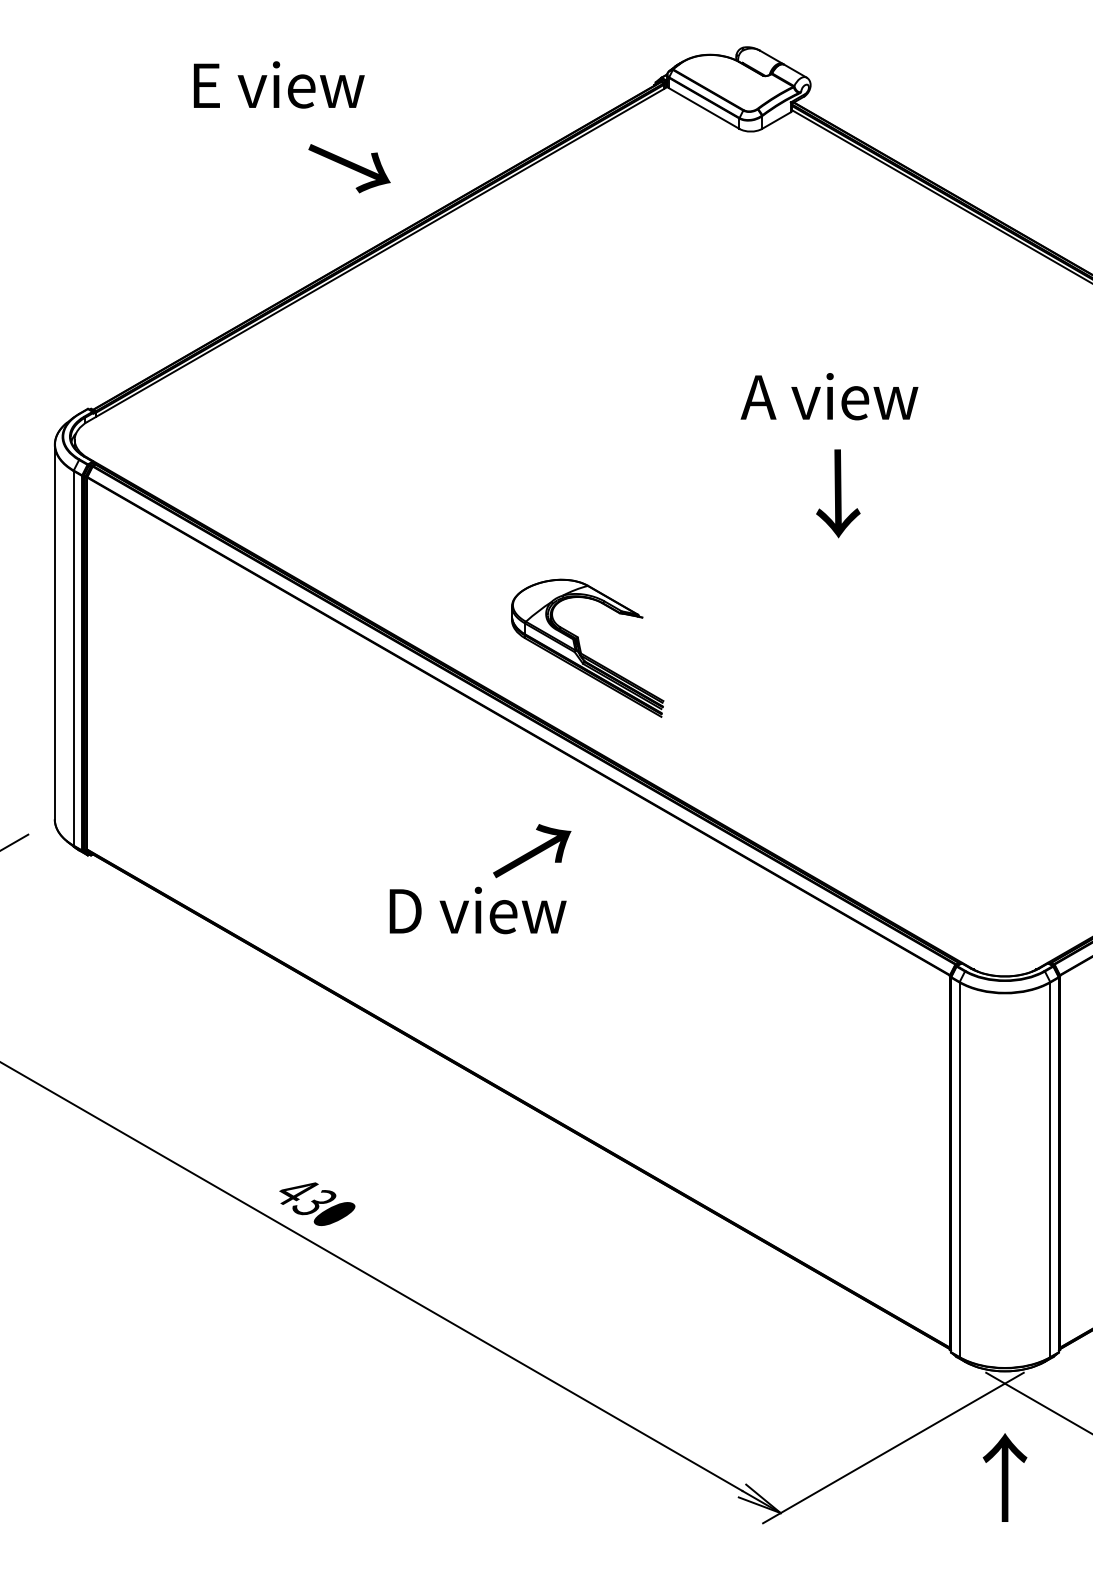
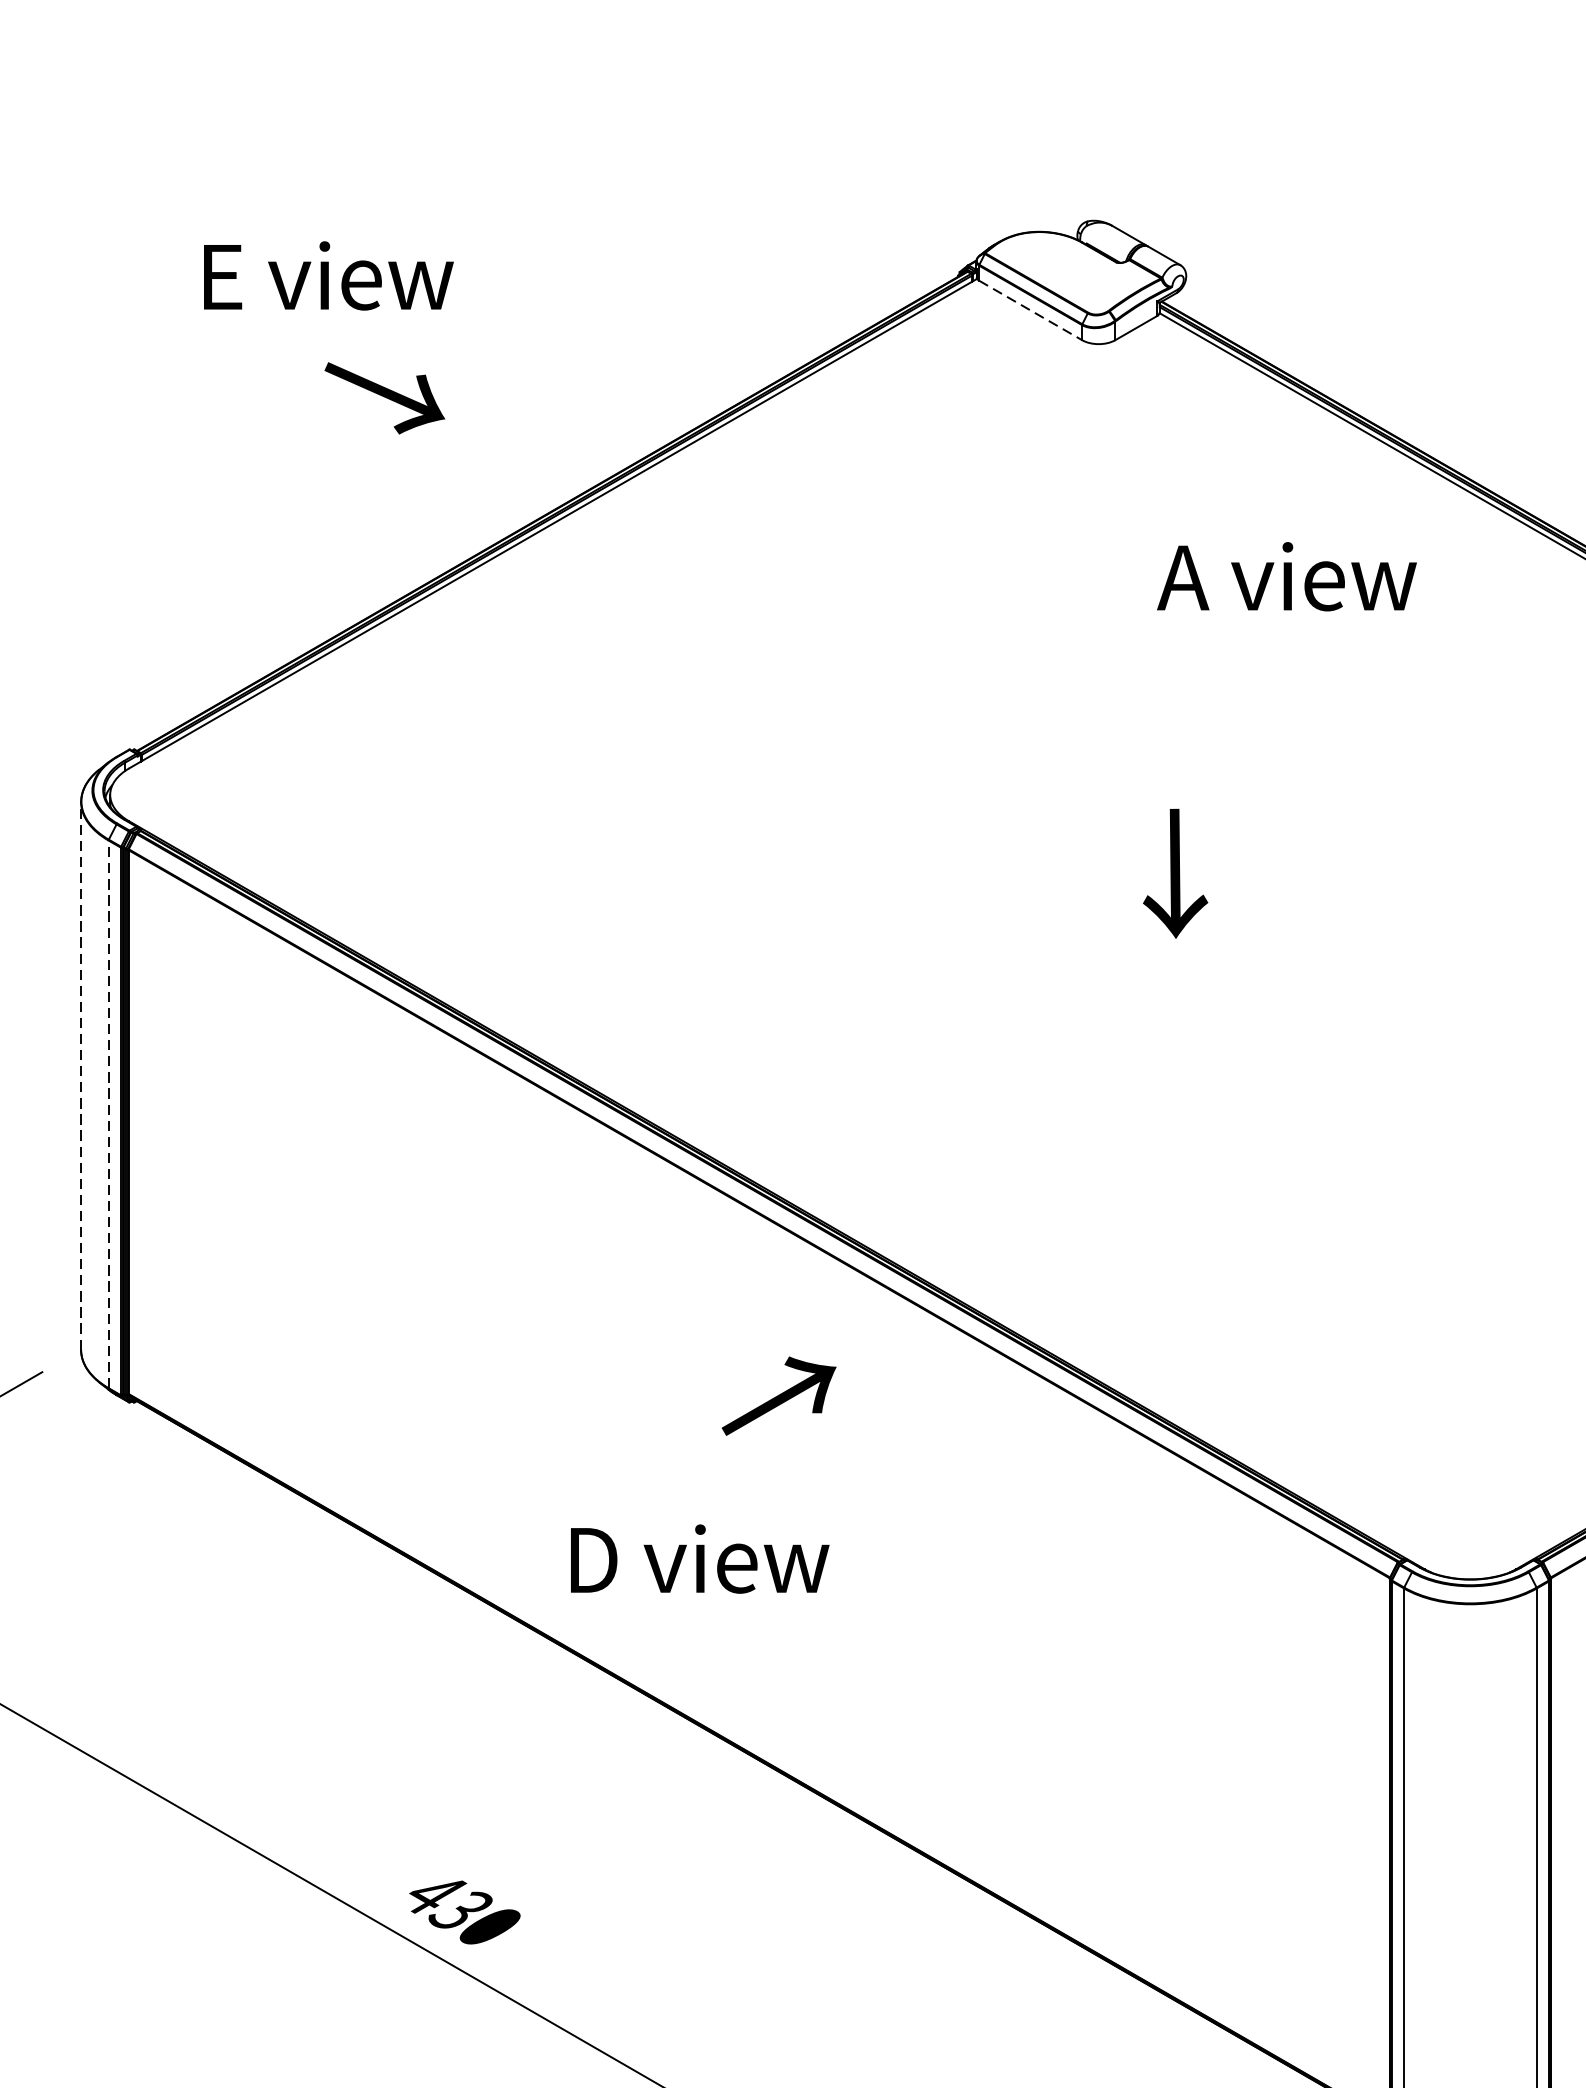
text: (278, 84) -> (327, 275), moved
line: (704, 108) -> (1031, 310), solid -> dashed
text: (349, 168) -> (384, 398), moved
text: (829, 396) -> (1286, 576), moved
text: (838, 493) -> (1175, 873), moved
line: (54, 631) -> (80, 1075), solid -> dashed
part: (581, 649) -> (851, 1101), removed
line: (73, 657) -> (108, 1113), solid -> dashed
text: (477, 910) -> (699, 1559), moved

